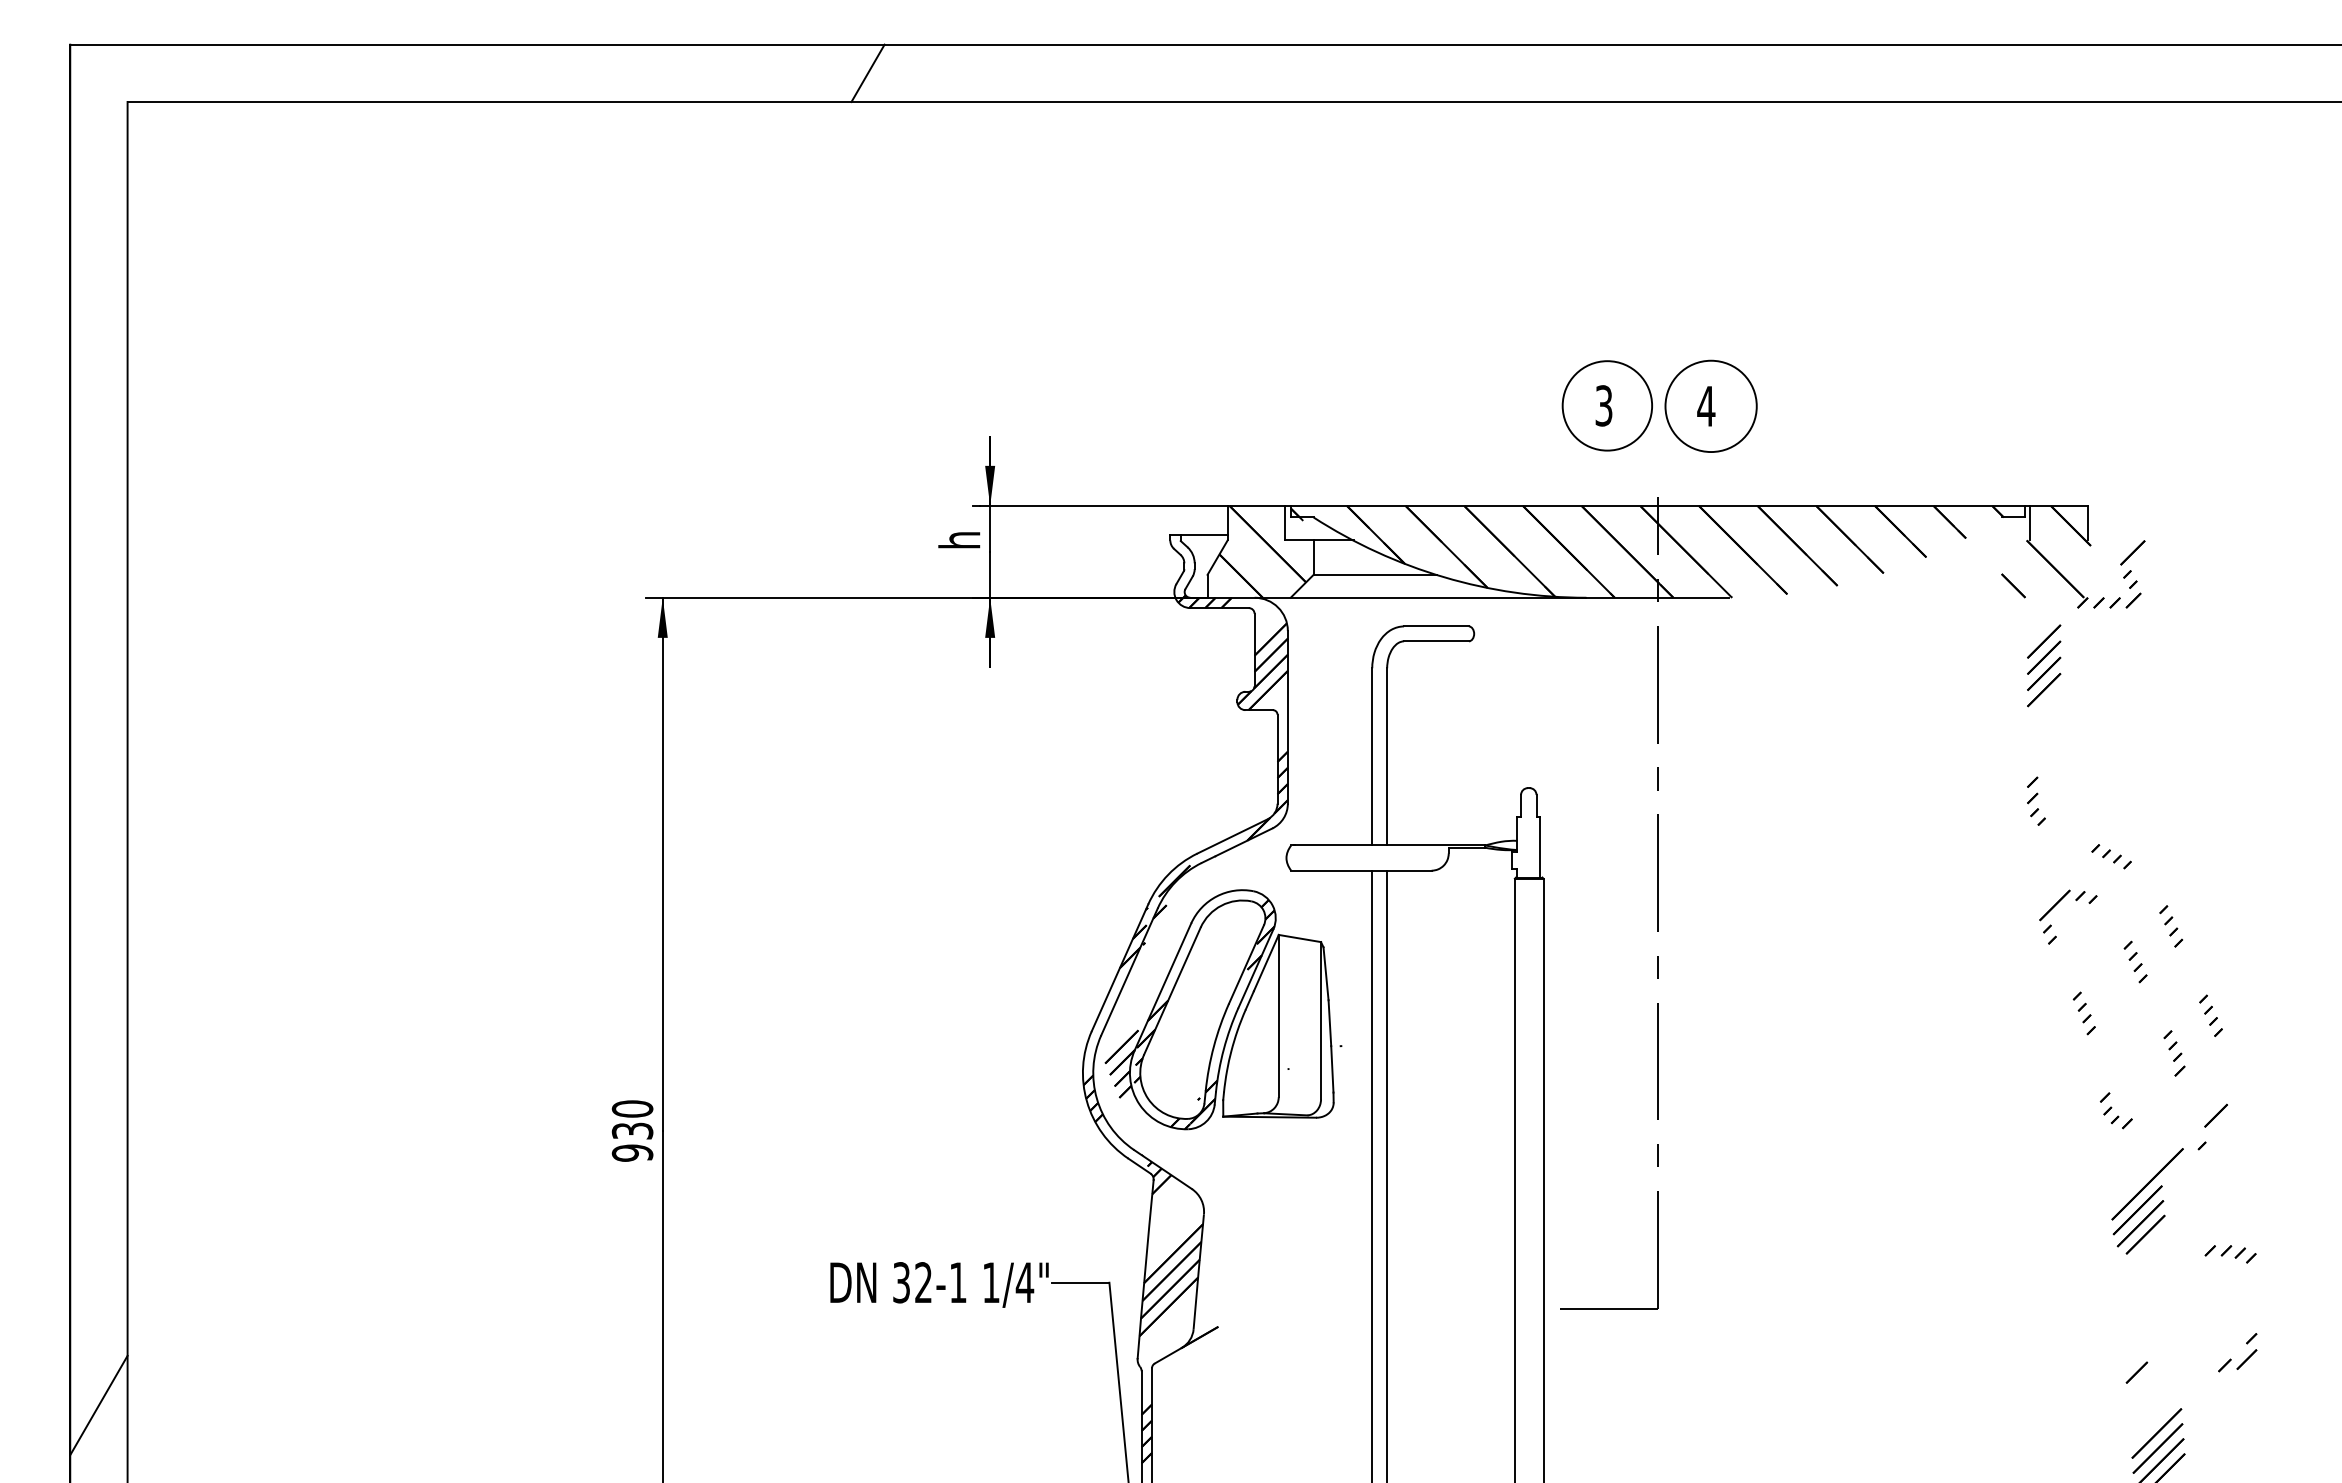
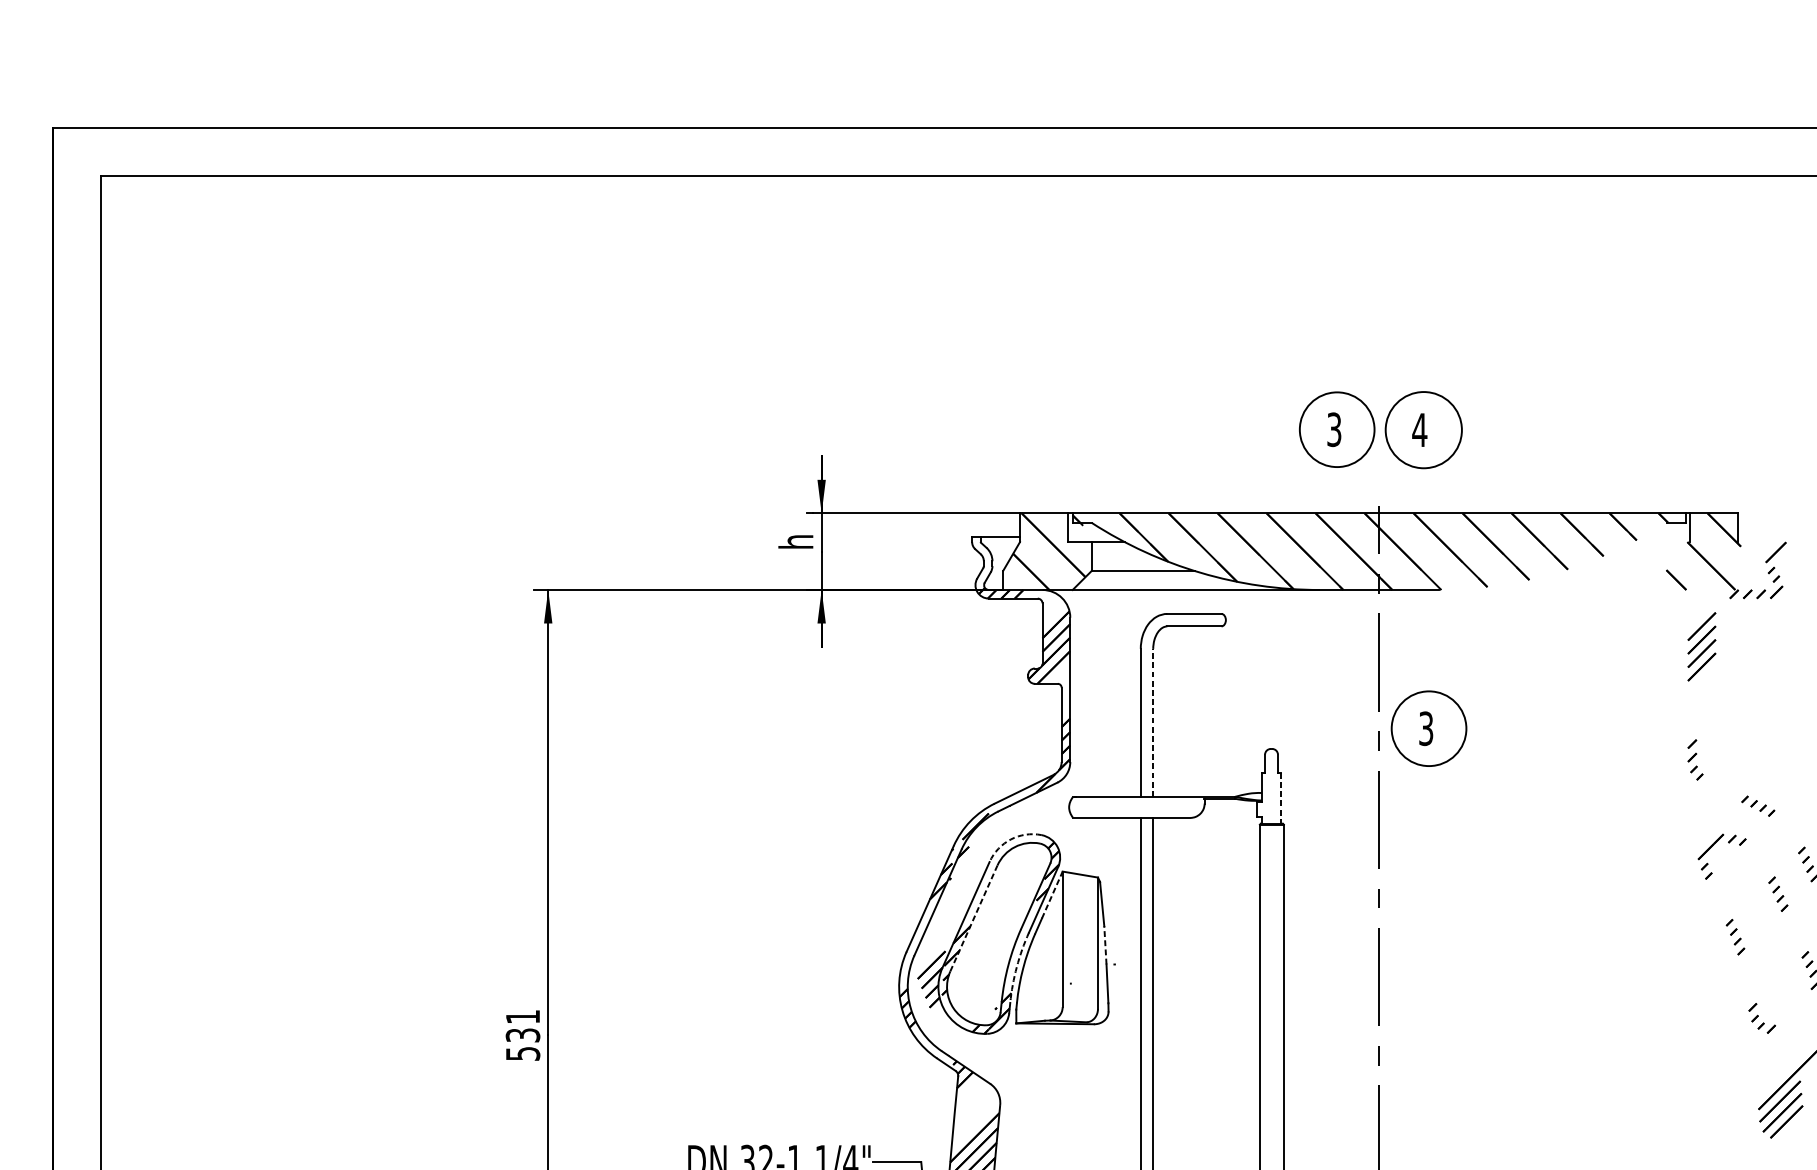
line: (867, 72) -> (719, 151), removed
line: (1387, 756) -> (1153, 722), solid -> dashed
part: (1716, 763) -> (1428, 728), added
line: (1540, 847) -> (1281, 798), solid -> dashed
arc: (1216, 896) -> (1010, 839), solid -> dashed
line: (1266, 963) -> (1052, 895), solid -> dashed
line: (1172, 990) -> (973, 918), solid -> dashed
line: (1329, 1023) -> (1105, 945), solid -> dashed
arc: (1223, 1049) -> (1016, 967), solid -> dashed
text: (632, 1130) -> (522, 1034), 930 -> 531

